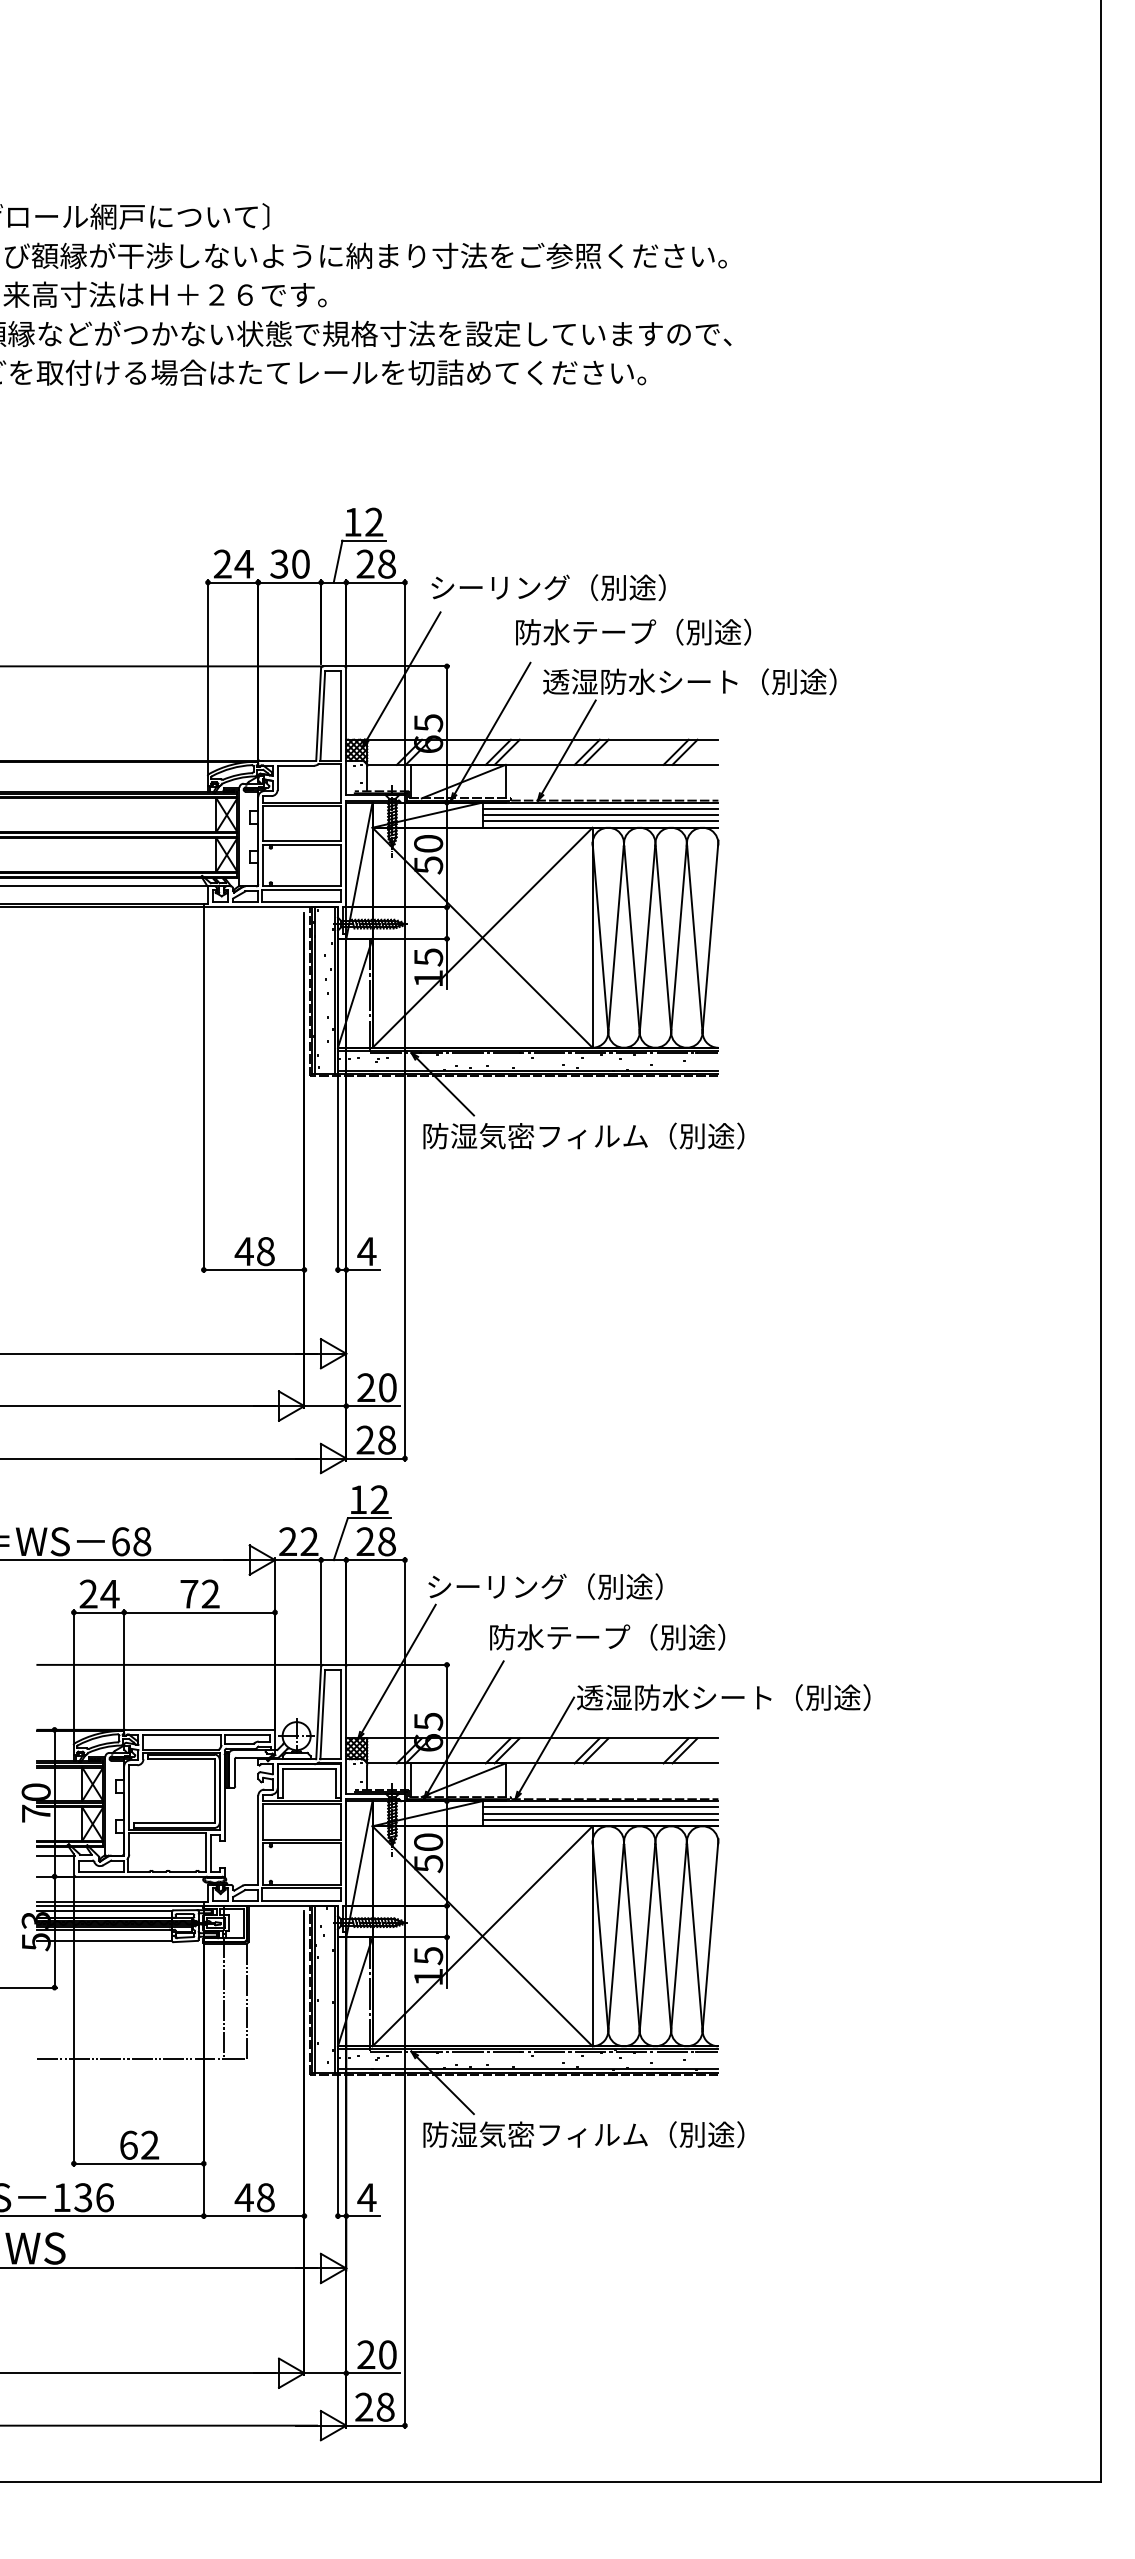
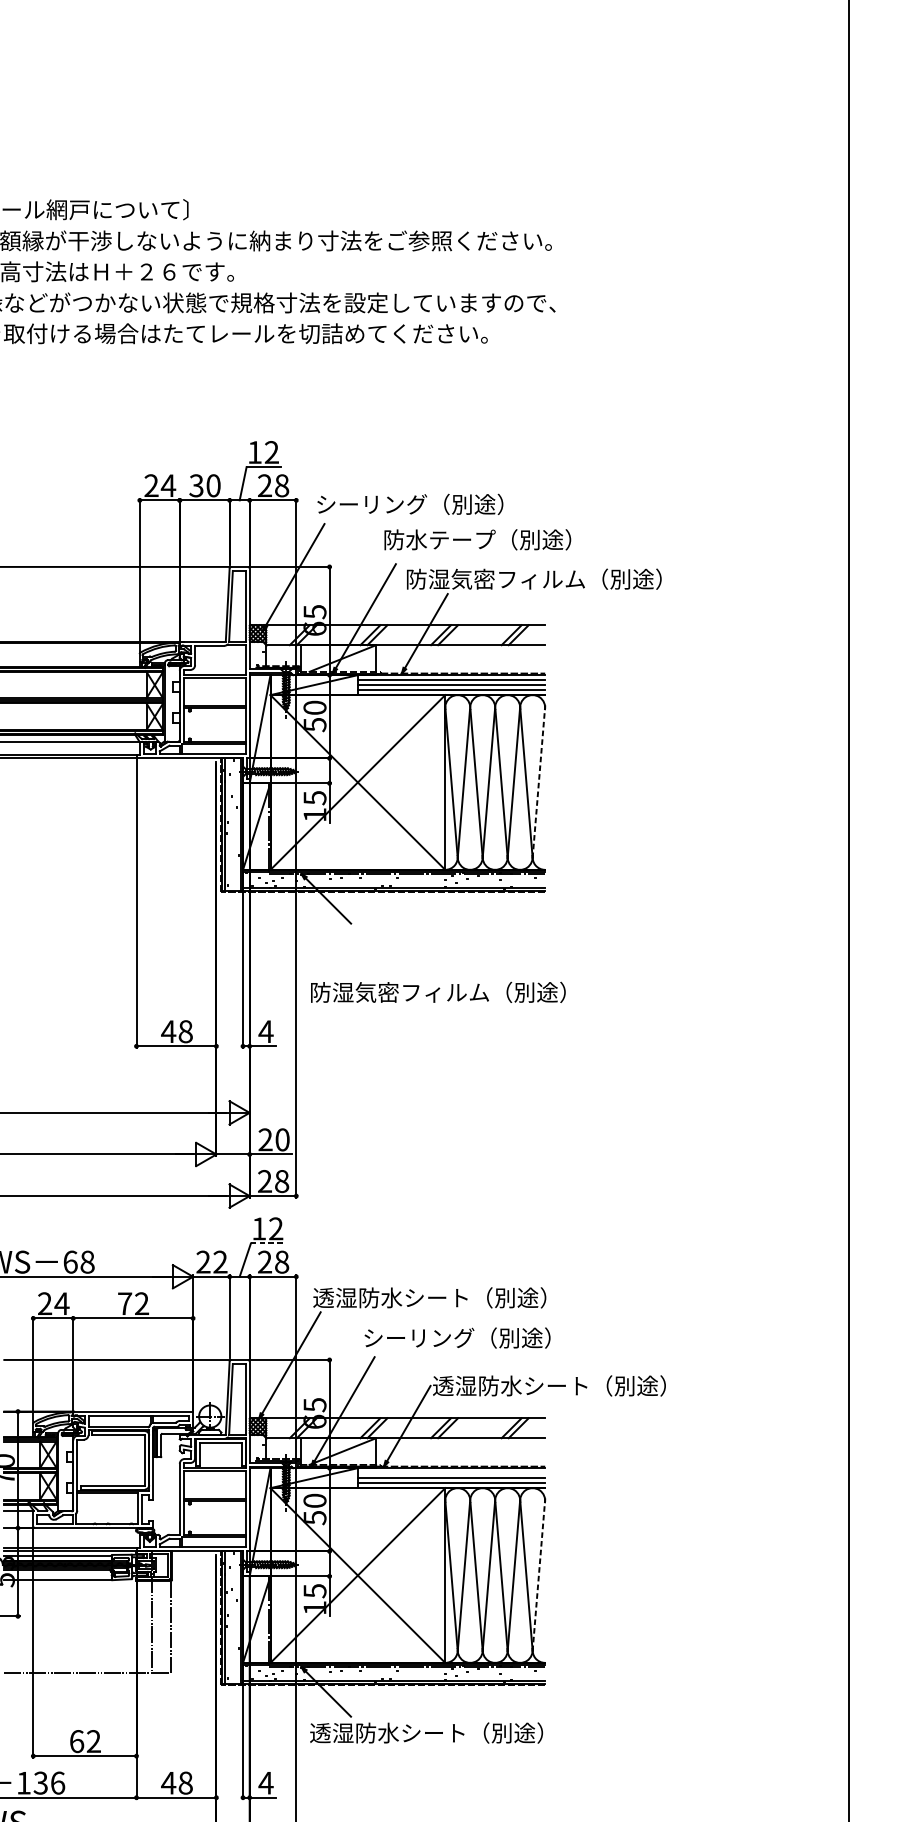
text: (704, 681) -> (534, 578), 透湿防水シート（別途） -> 防湿気密フィルム（別途）
line: (710, 936) -> (538, 781), solid -> dashed
text: (583, 1135) -> (438, 991), moved
line: (369, 1518) -> (268, 1243), solid -> dashed
text: (572, 1586) -> (429, 1297), シーリング（別途） -> 透湿防水シート（別途）
text: (560, 1637) -> (419, 1338), 防水テープ（別途） -> シーリング（別途）
line: (600, 1807) -> (451, 1473), removed
line: (710, 1934) -> (538, 1574), solid -> dashed
text: (583, 2134) -> (438, 1732), 防湿気密フィルム（別途） -> 透湿防水シート（別途）

